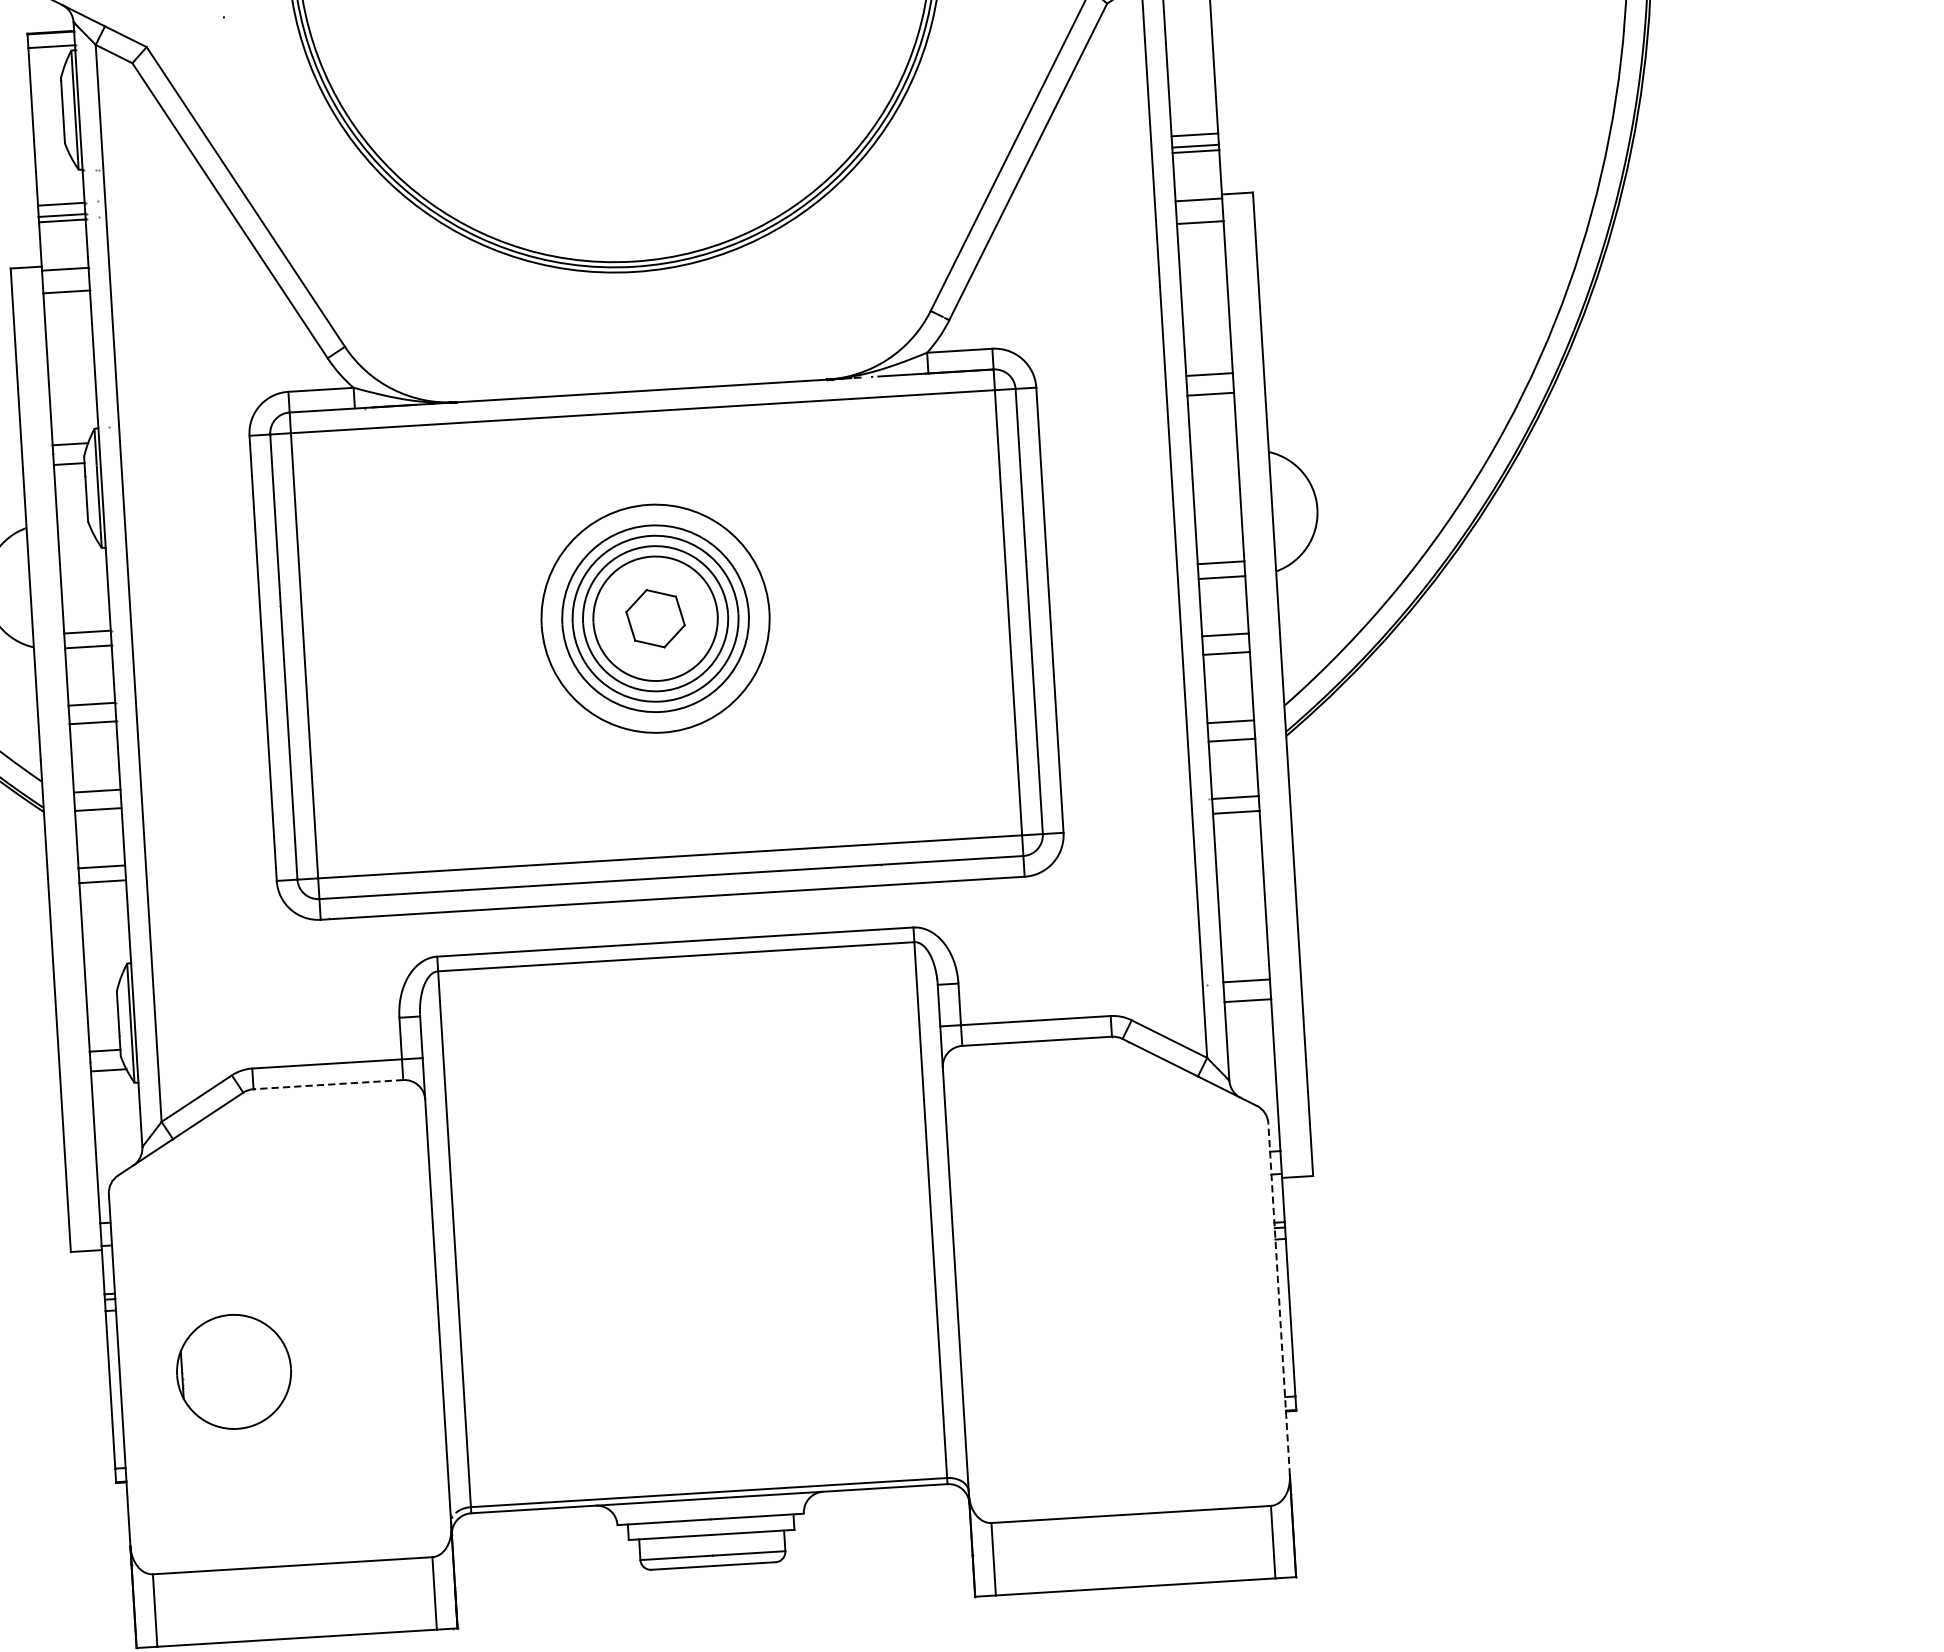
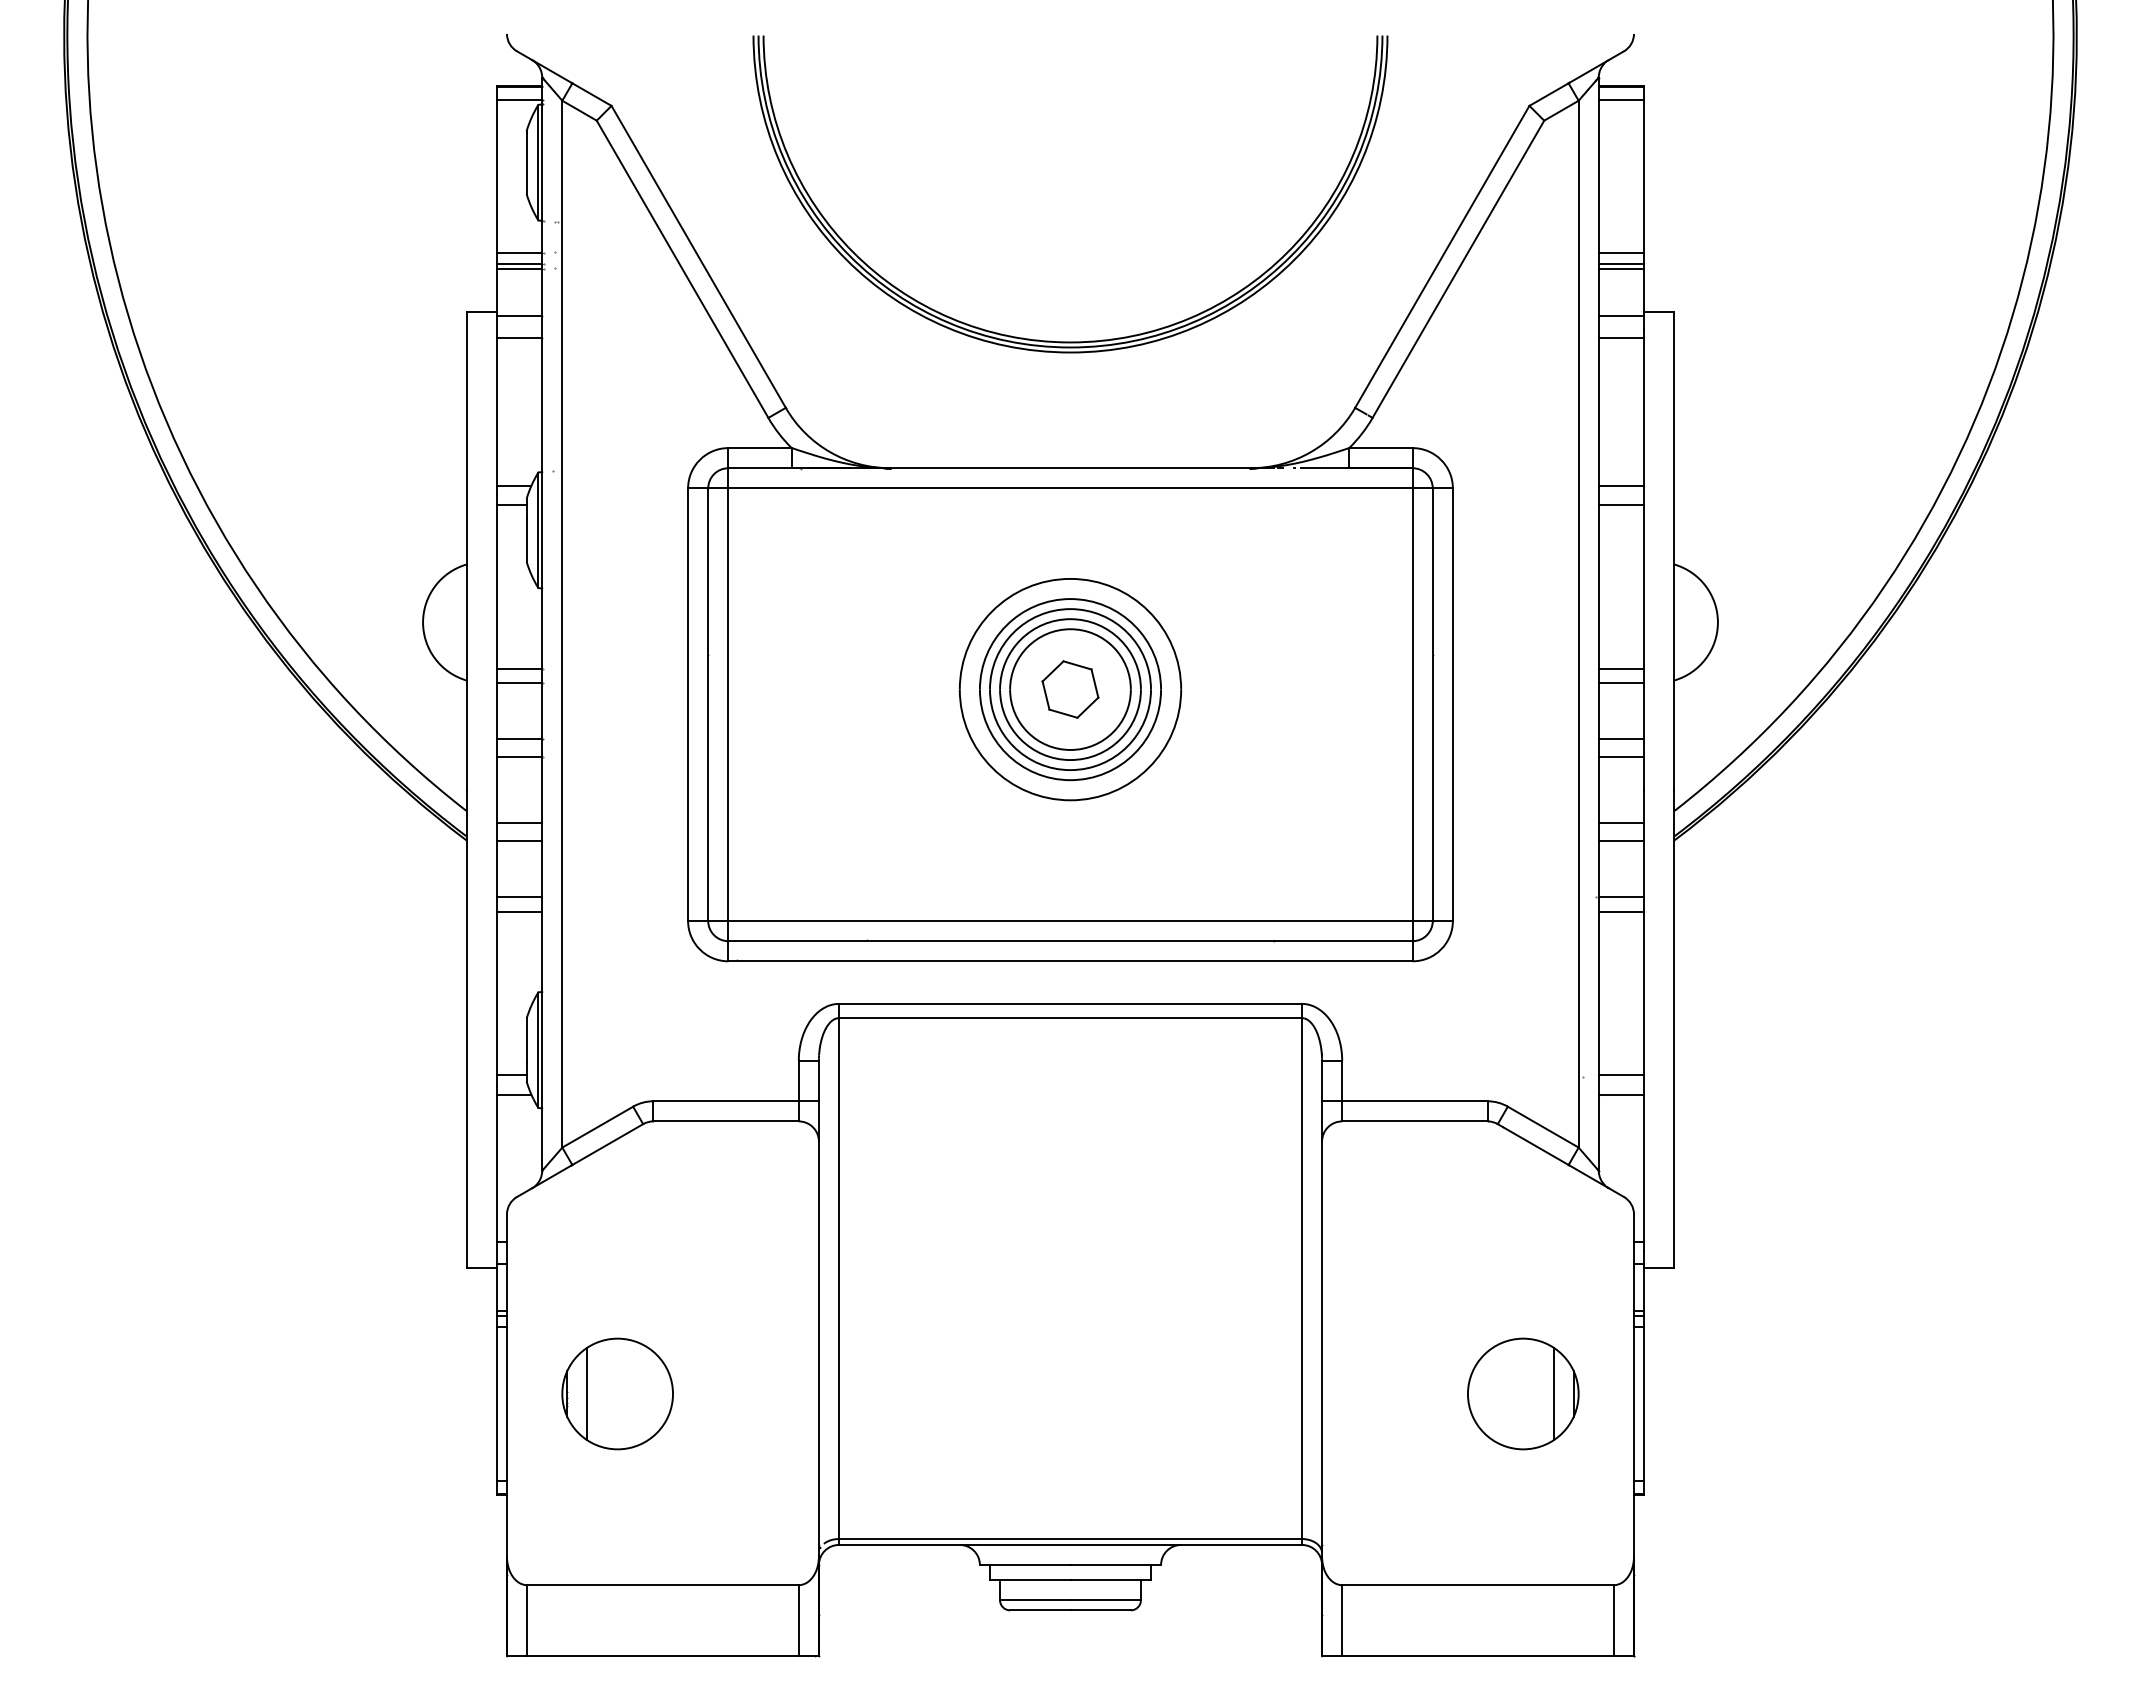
line: (328, 1084) -> (726, 1121), dashed -> solid
line: (1279, 1299) -> (1634, 1385), dashed -> solid
part: (1165, 1314) -> (1523, 1393), added
line: (202, 1373) -> (587, 1393), added

